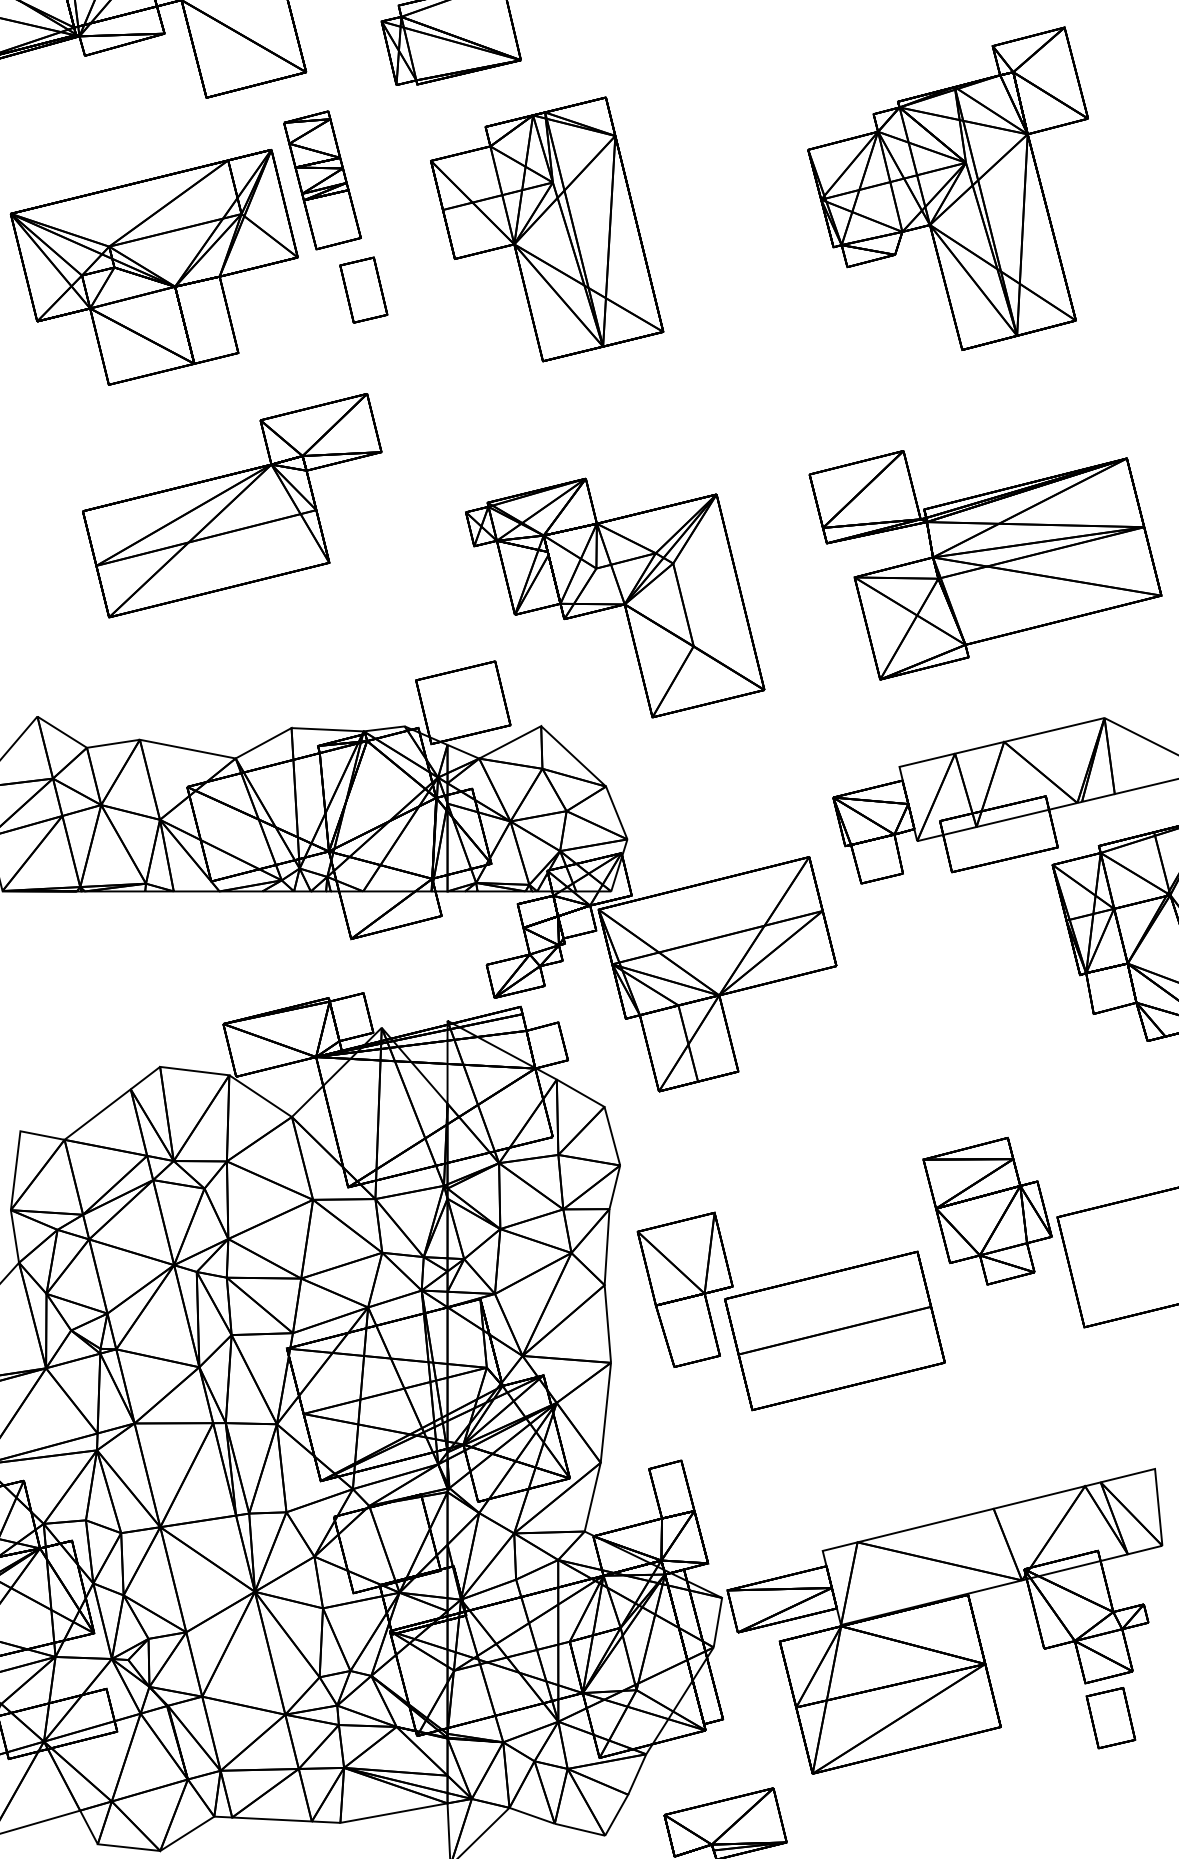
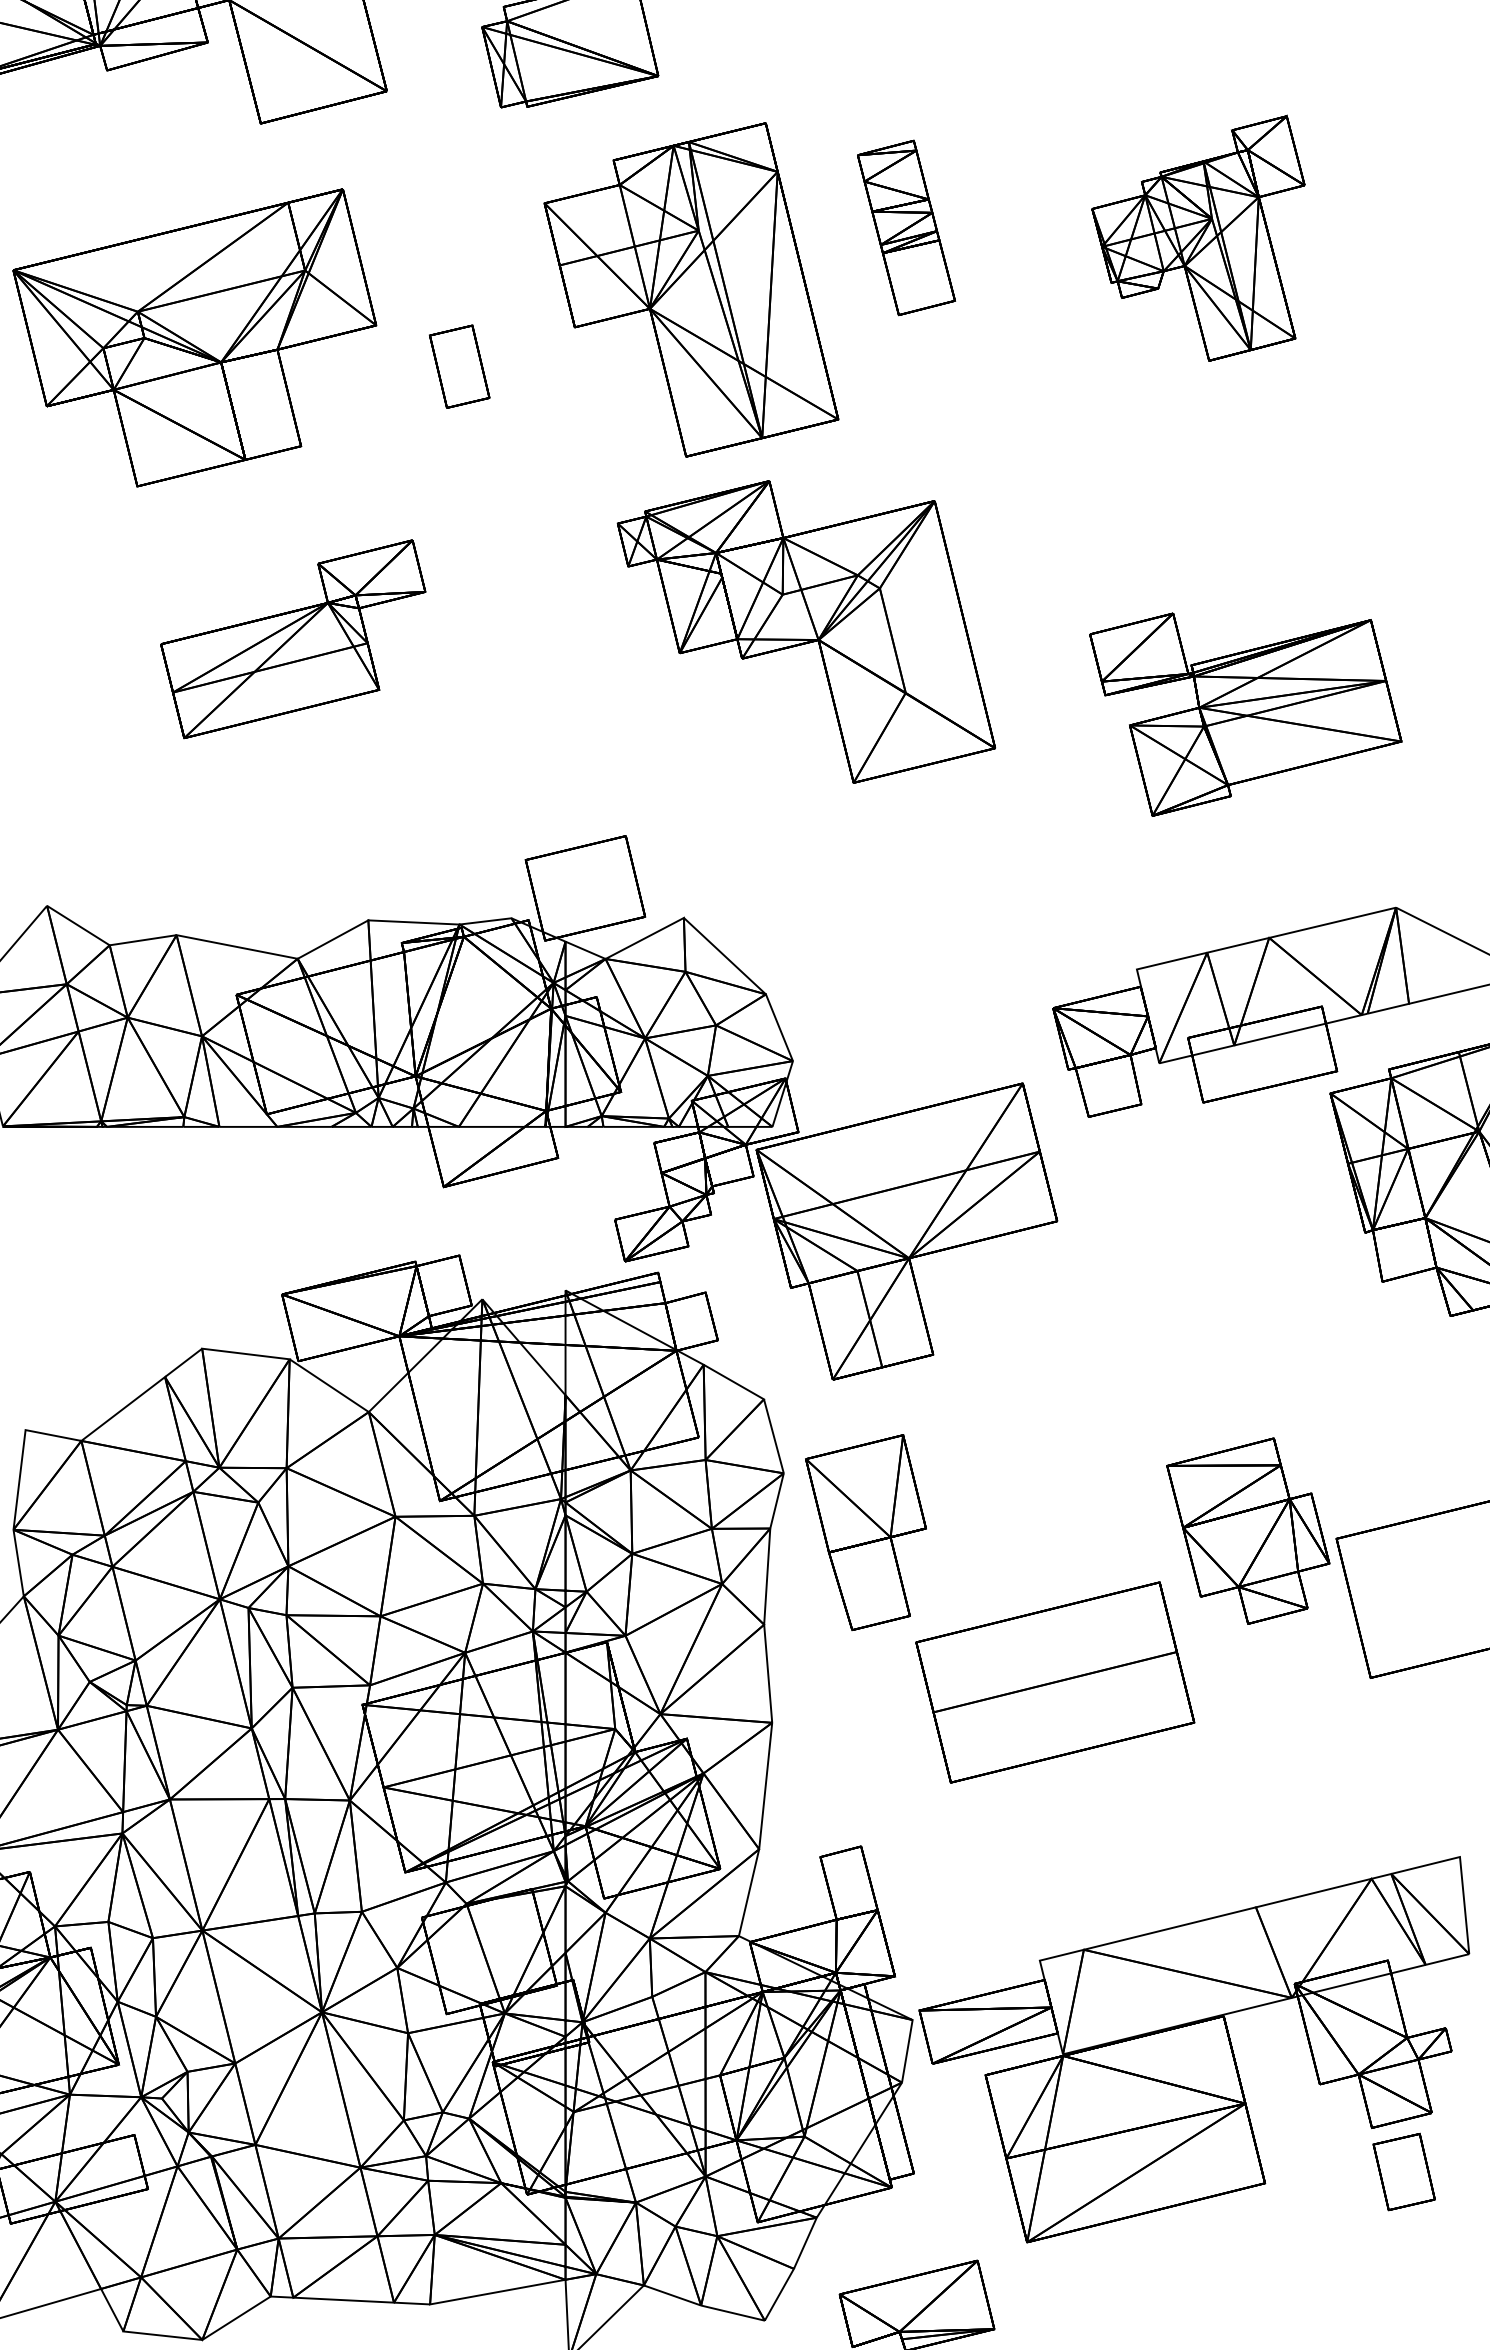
part: (322, 180) -> (906, 227), moved
part: (948, 188) -> (1198, 238), size x0.6
part: (231, 505) -> (292, 639), size x0.7
part: (985, 565) -> (1245, 714), size x0.7
part: (615, 597) -> (806, 631), moved
part: (684, 1289) -> (865, 1532), moved

